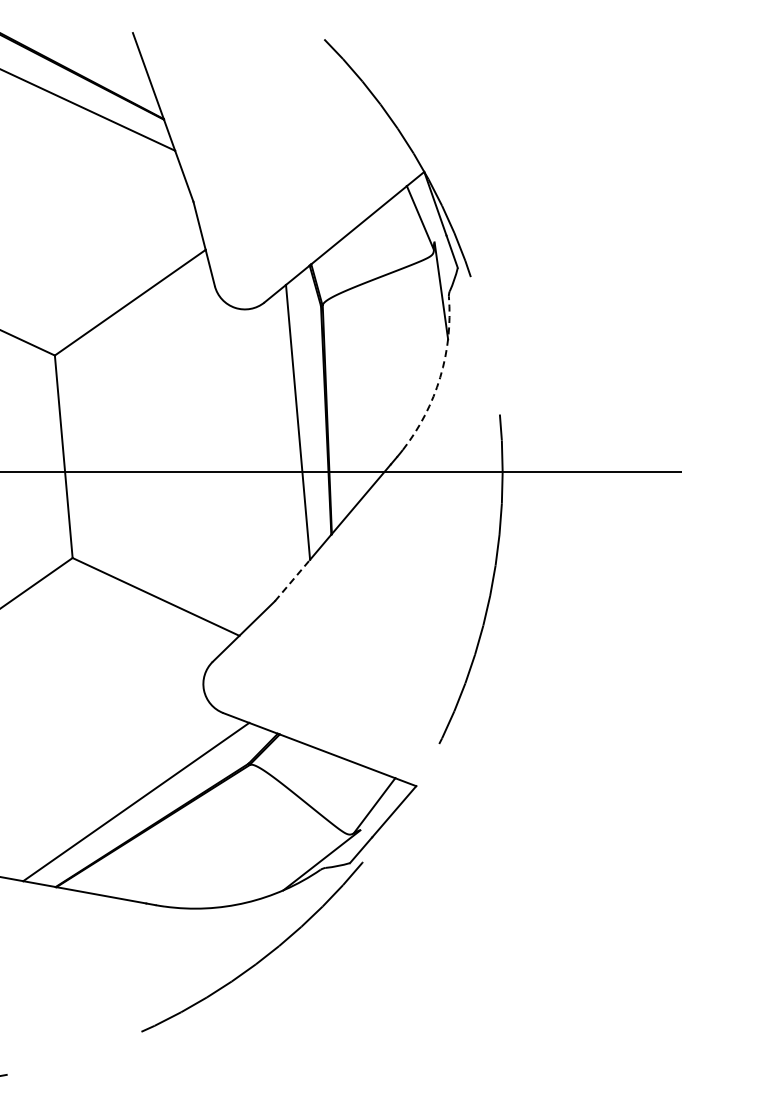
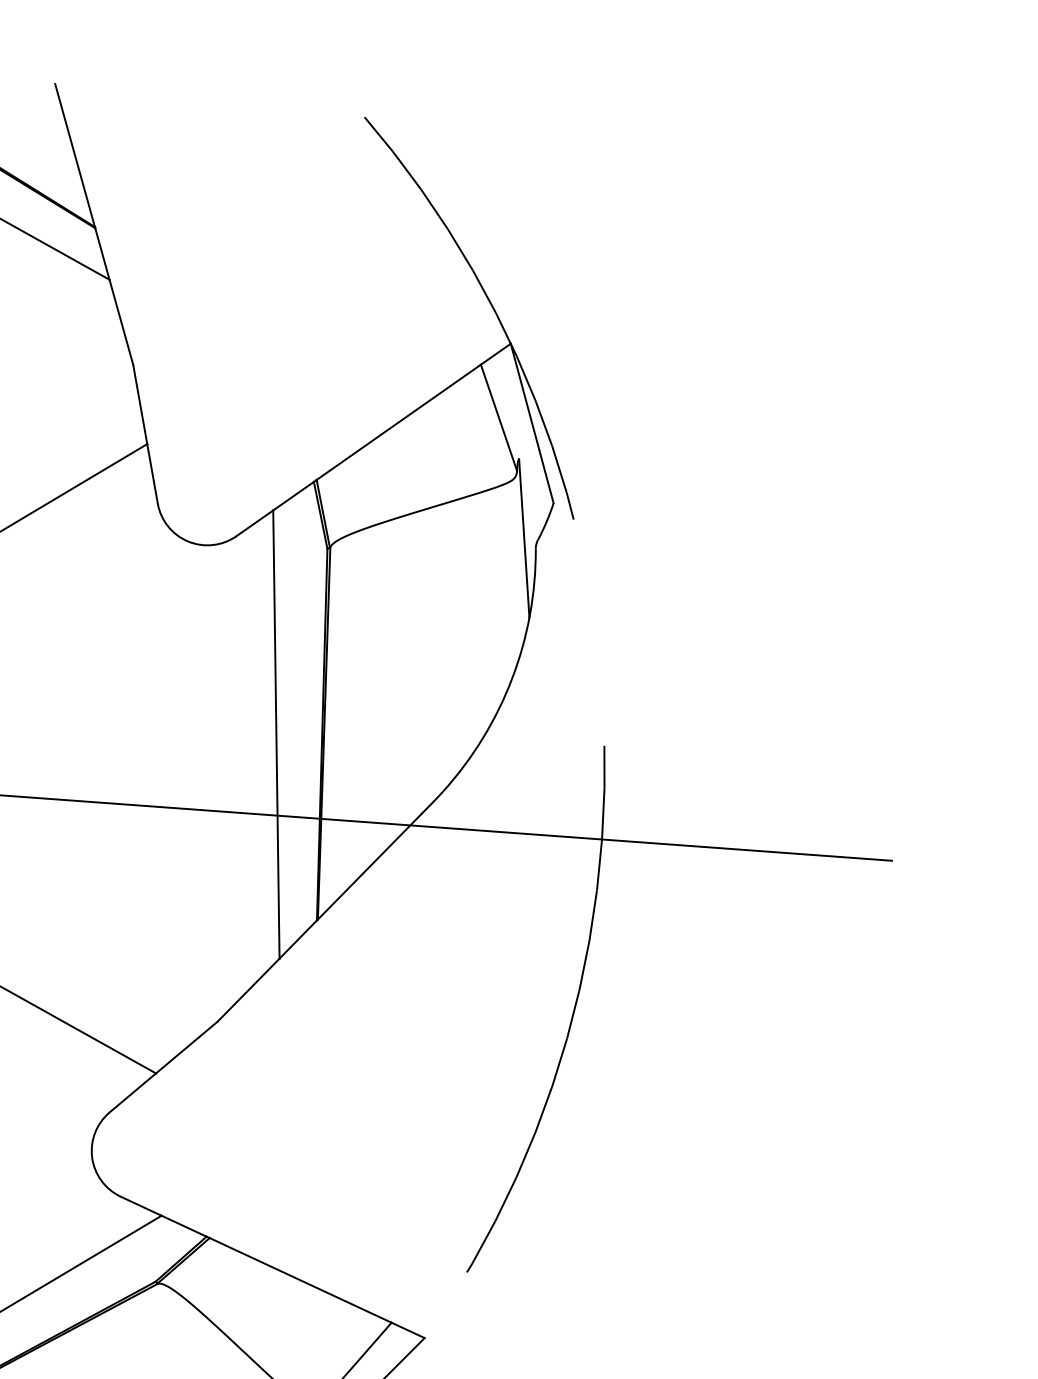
arc: (440, 377) -> (512, 678), dashed -> solid
line: (292, 580) -> (248, 990), dashed -> solid

